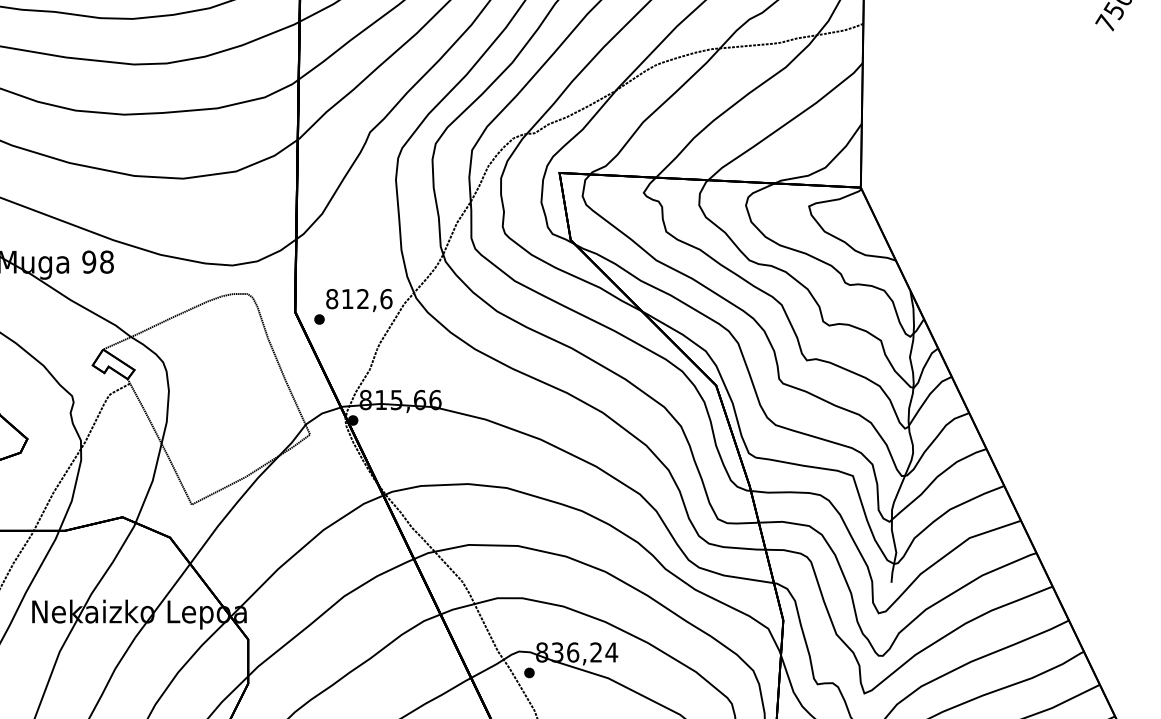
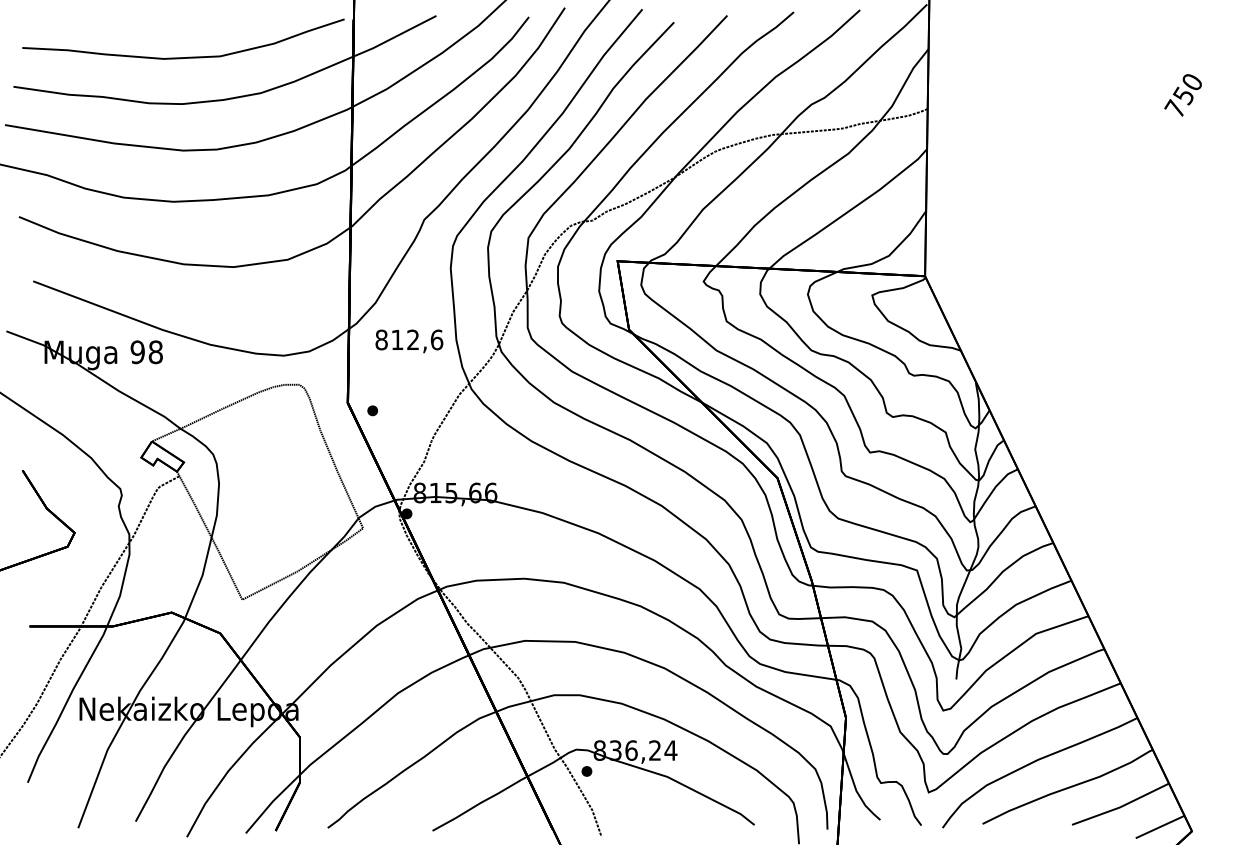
text: (359, 300) -> (409, 341), moved

